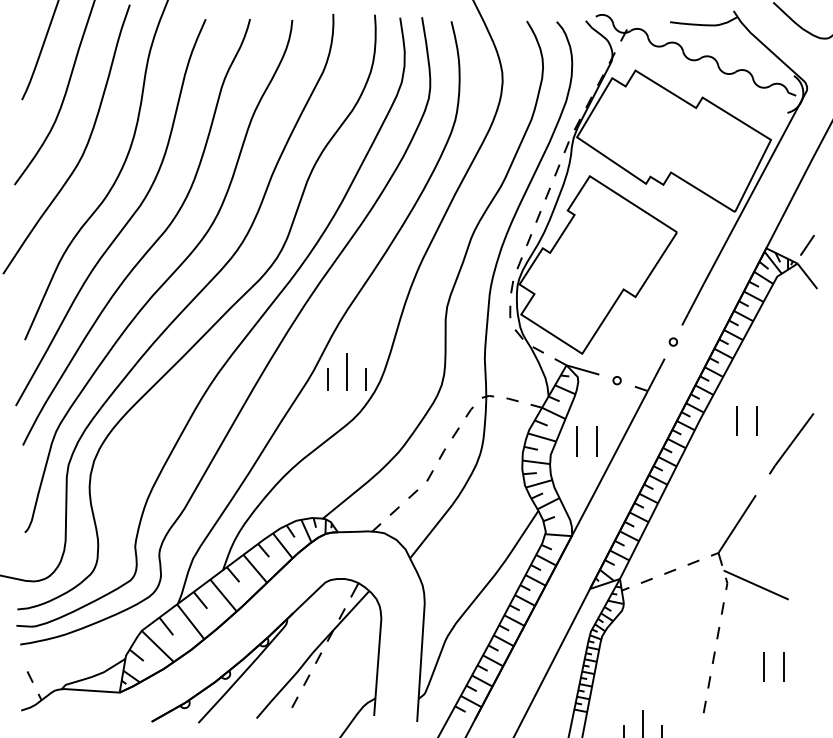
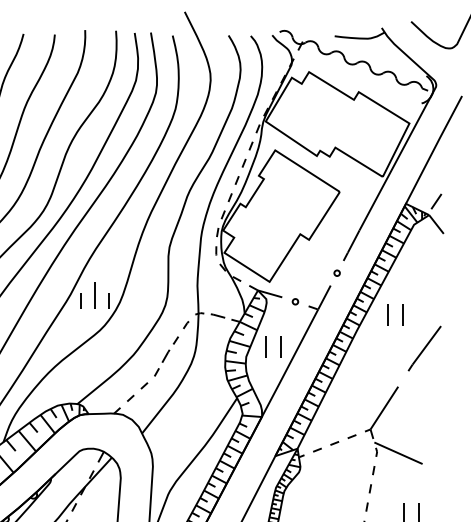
part: (512, 399) -> (217, 315), size x1.6
part: (737, 420) -> (388, 315), moved
part: (442, 453) -> (166, 355), size x1.6

